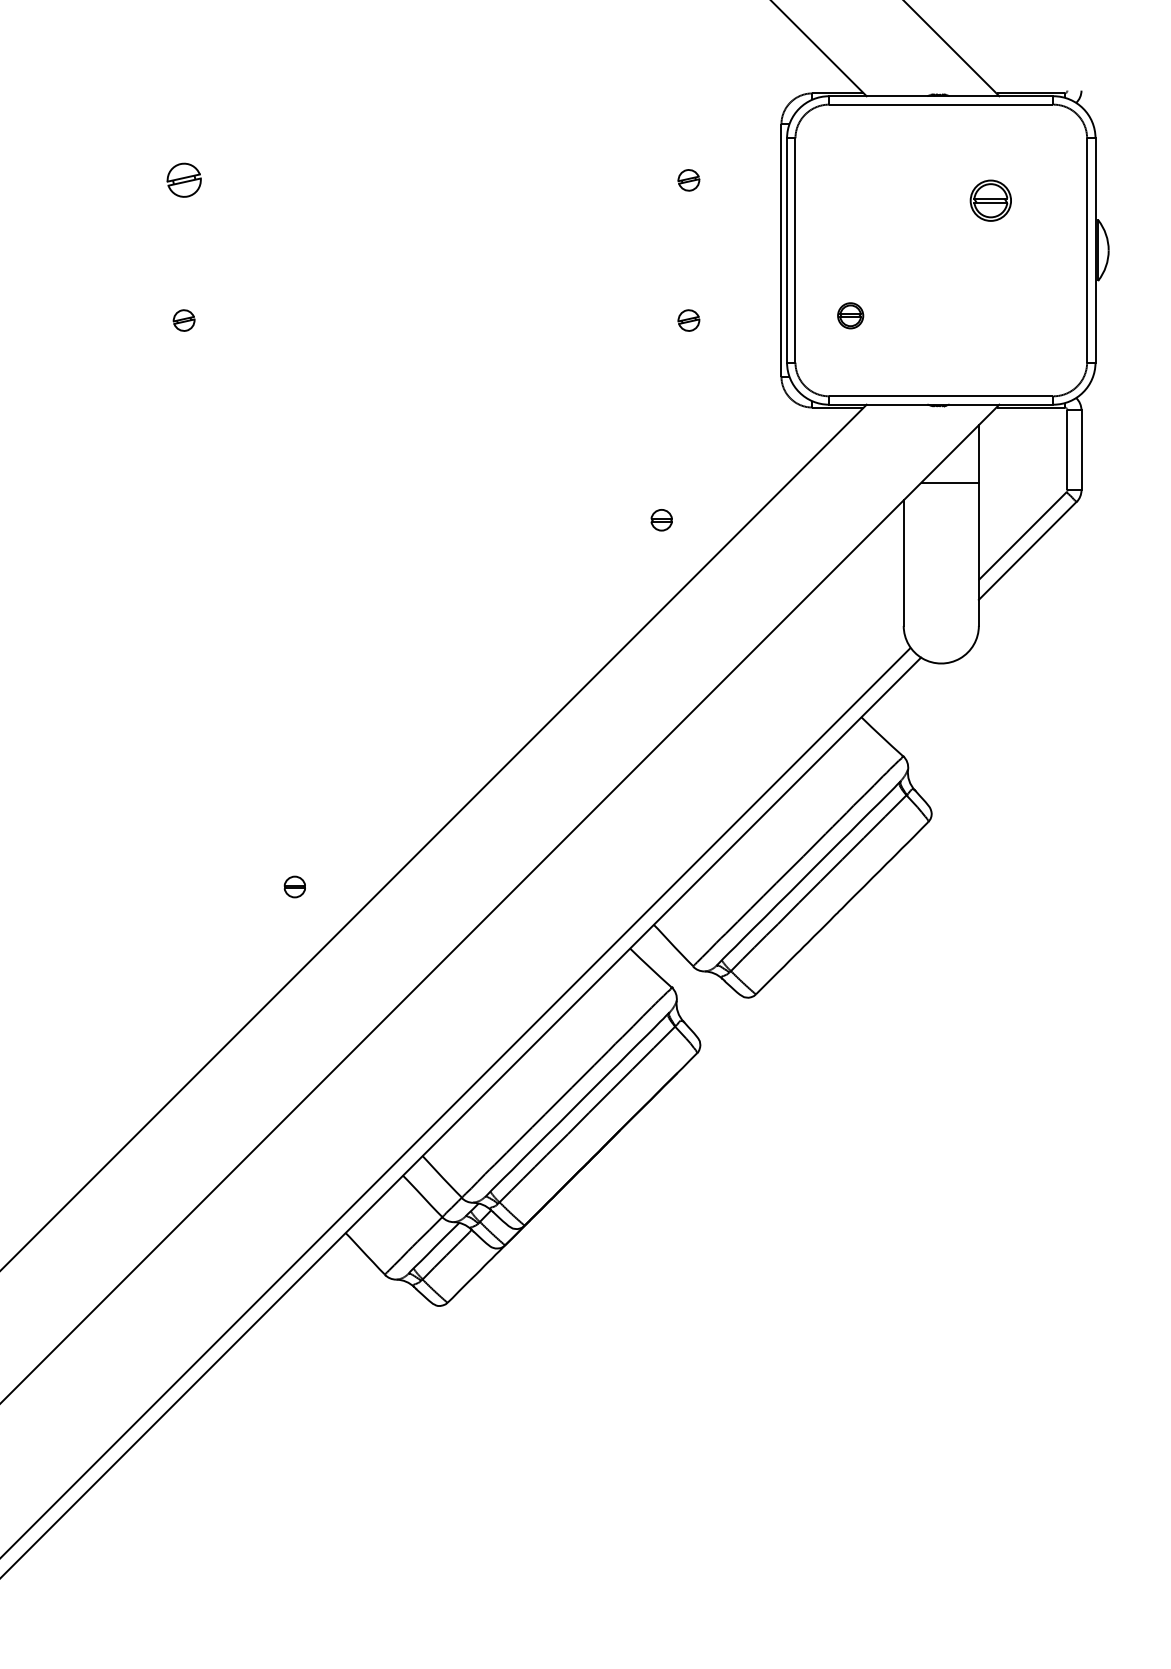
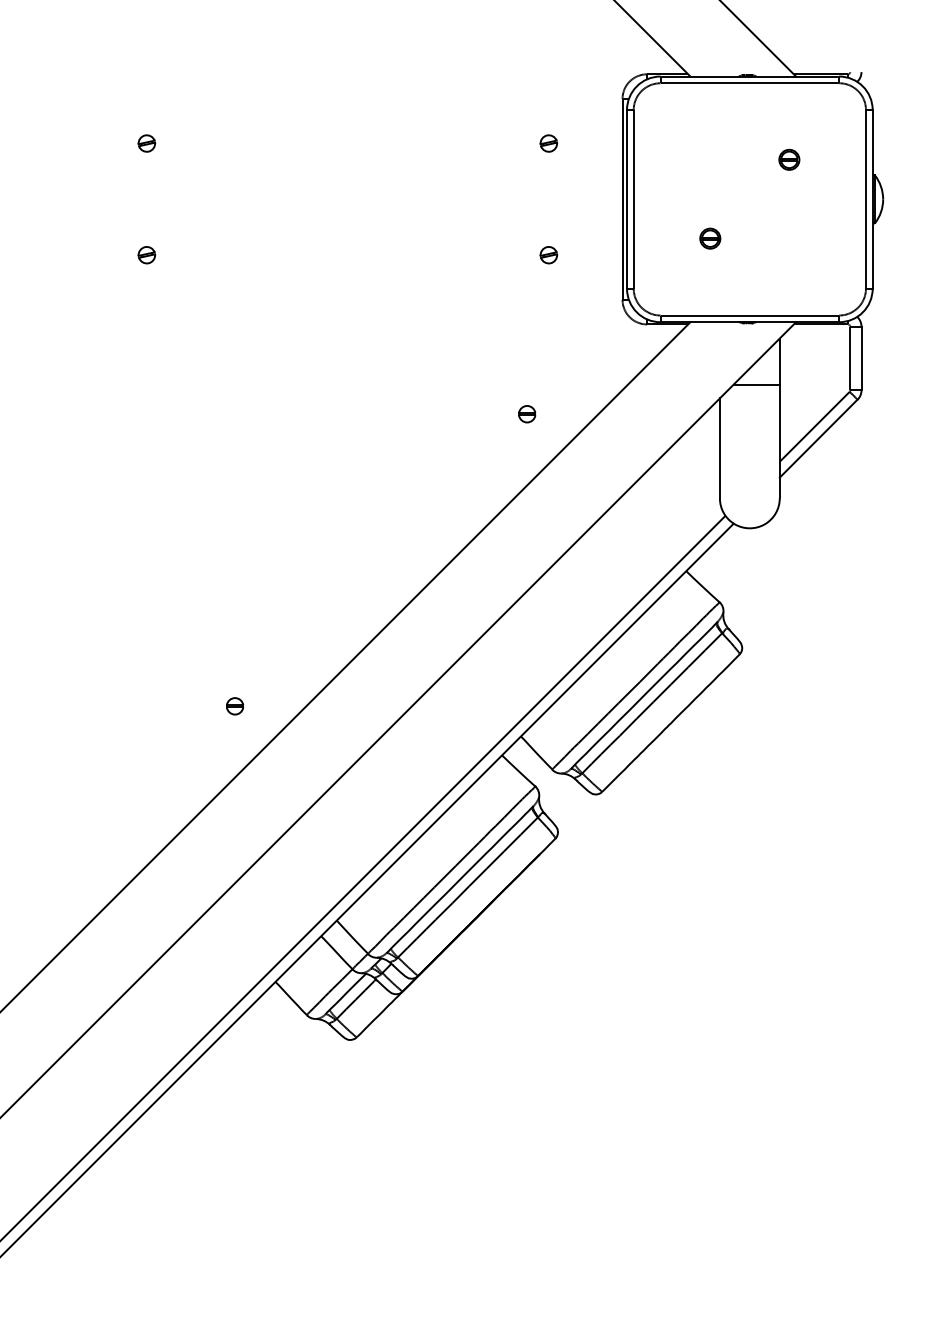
part: (183, 180) -> (146, 143), size x0.62
part: (990, 200) -> (789, 159), size x0.62
part: (850, 315) -> (710, 238), moved

